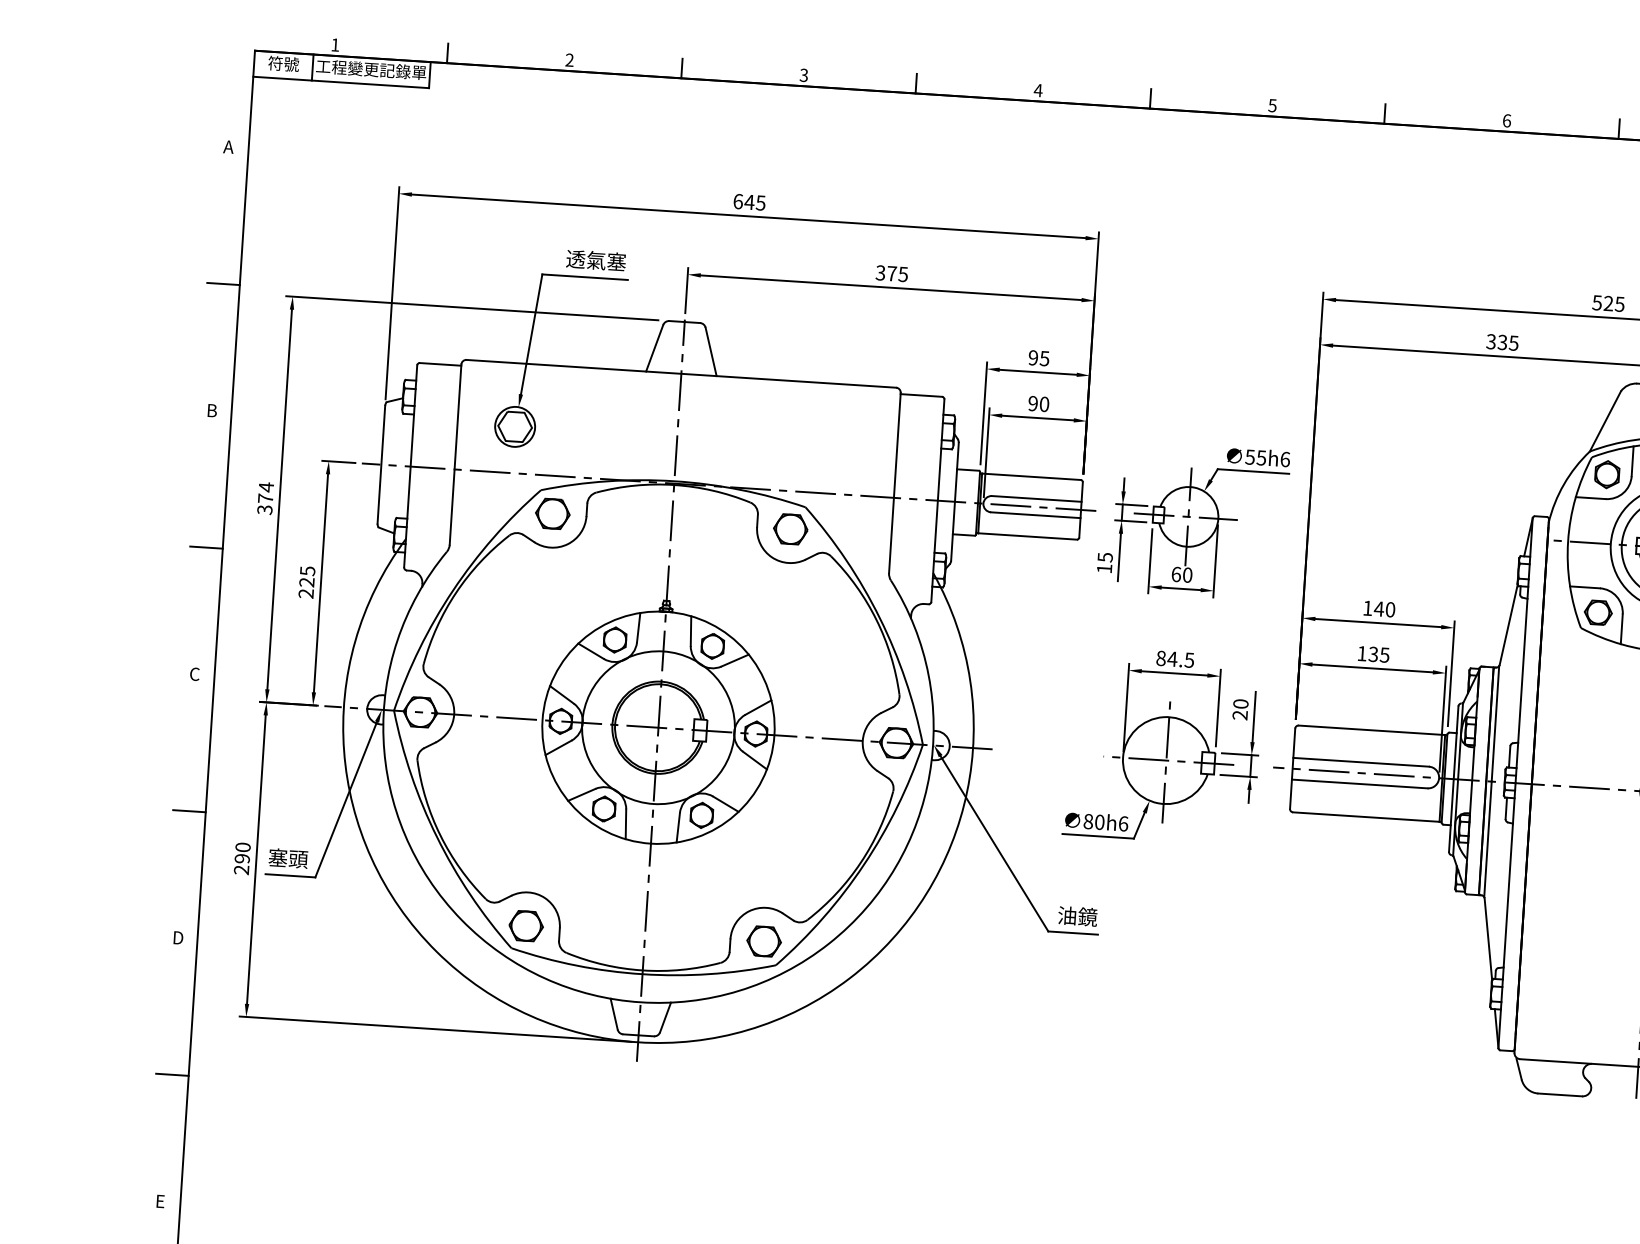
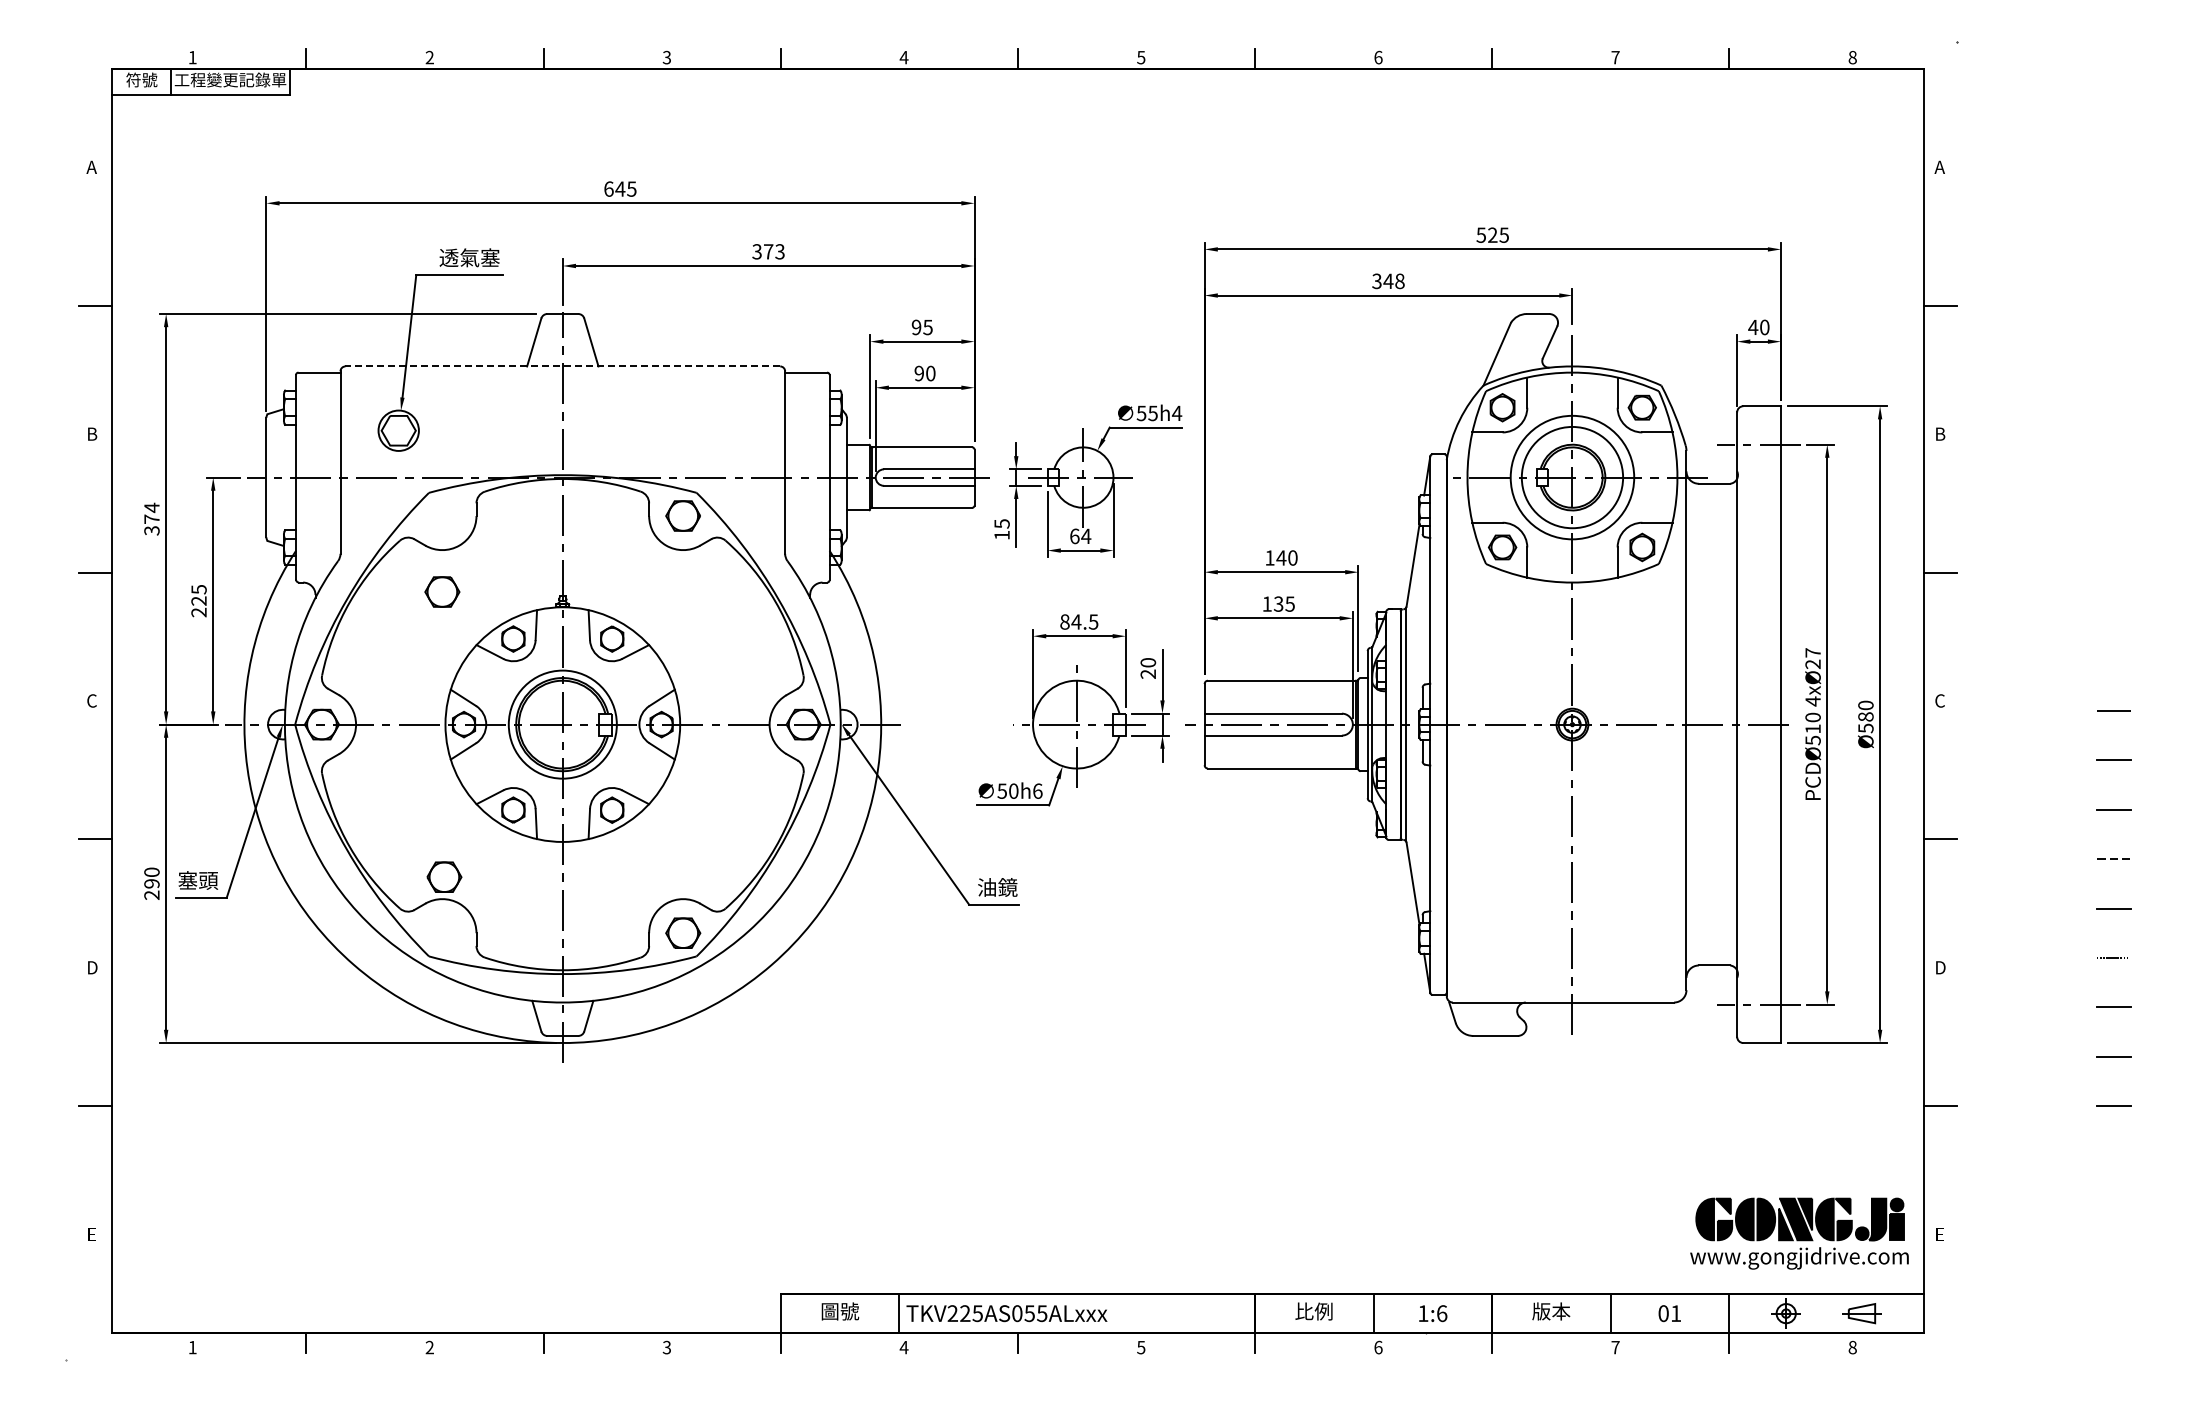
text: (902, 274) -> (779, 251), 375 -> 373
text: (1507, 342) -> (1393, 281), 335 -> 348
line: (681, 373) -> (562, 366), solid -> dashed
text: (1284, 459) -> (1176, 413), 55h6 -> 55h4
part: (552, 513) -> (442, 591), moved
text: (1187, 575) -> (1086, 536), 60 -> 64
circle: (658, 727) -> (562, 724), size x0.7
text: (1088, 820) -> (1002, 790), 80h6 -> 50h6
part: (526, 925) -> (444, 876), moved

